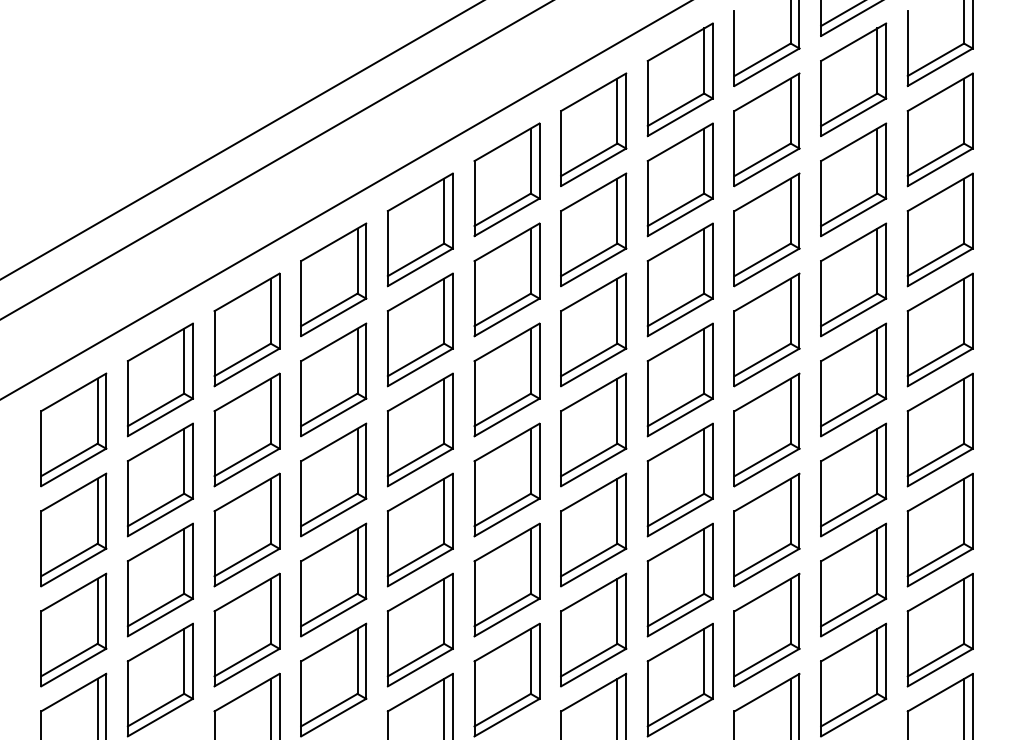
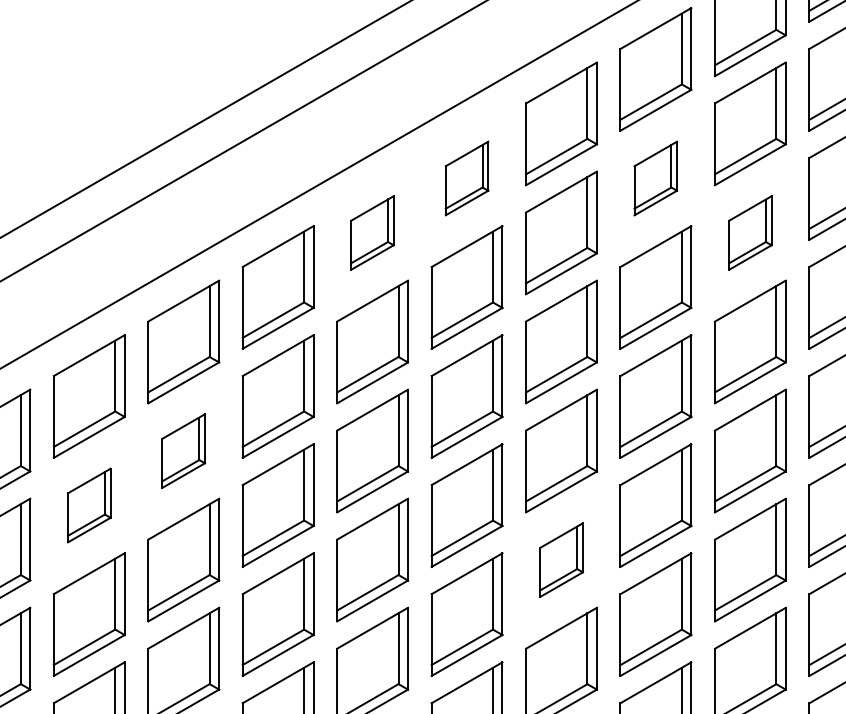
part: (506, 179) -> (466, 178), size x0.6
part: (679, 179) -> (655, 178), size x0.6
part: (419, 229) -> (371, 232), size x0.6
part: (766, 229) -> (749, 232), size x0.6
part: (246, 429) -> (183, 450), size x0.6
part: (160, 479) -> (89, 505), size x0.6
part: (593, 529) -> (561, 559), size x0.6

